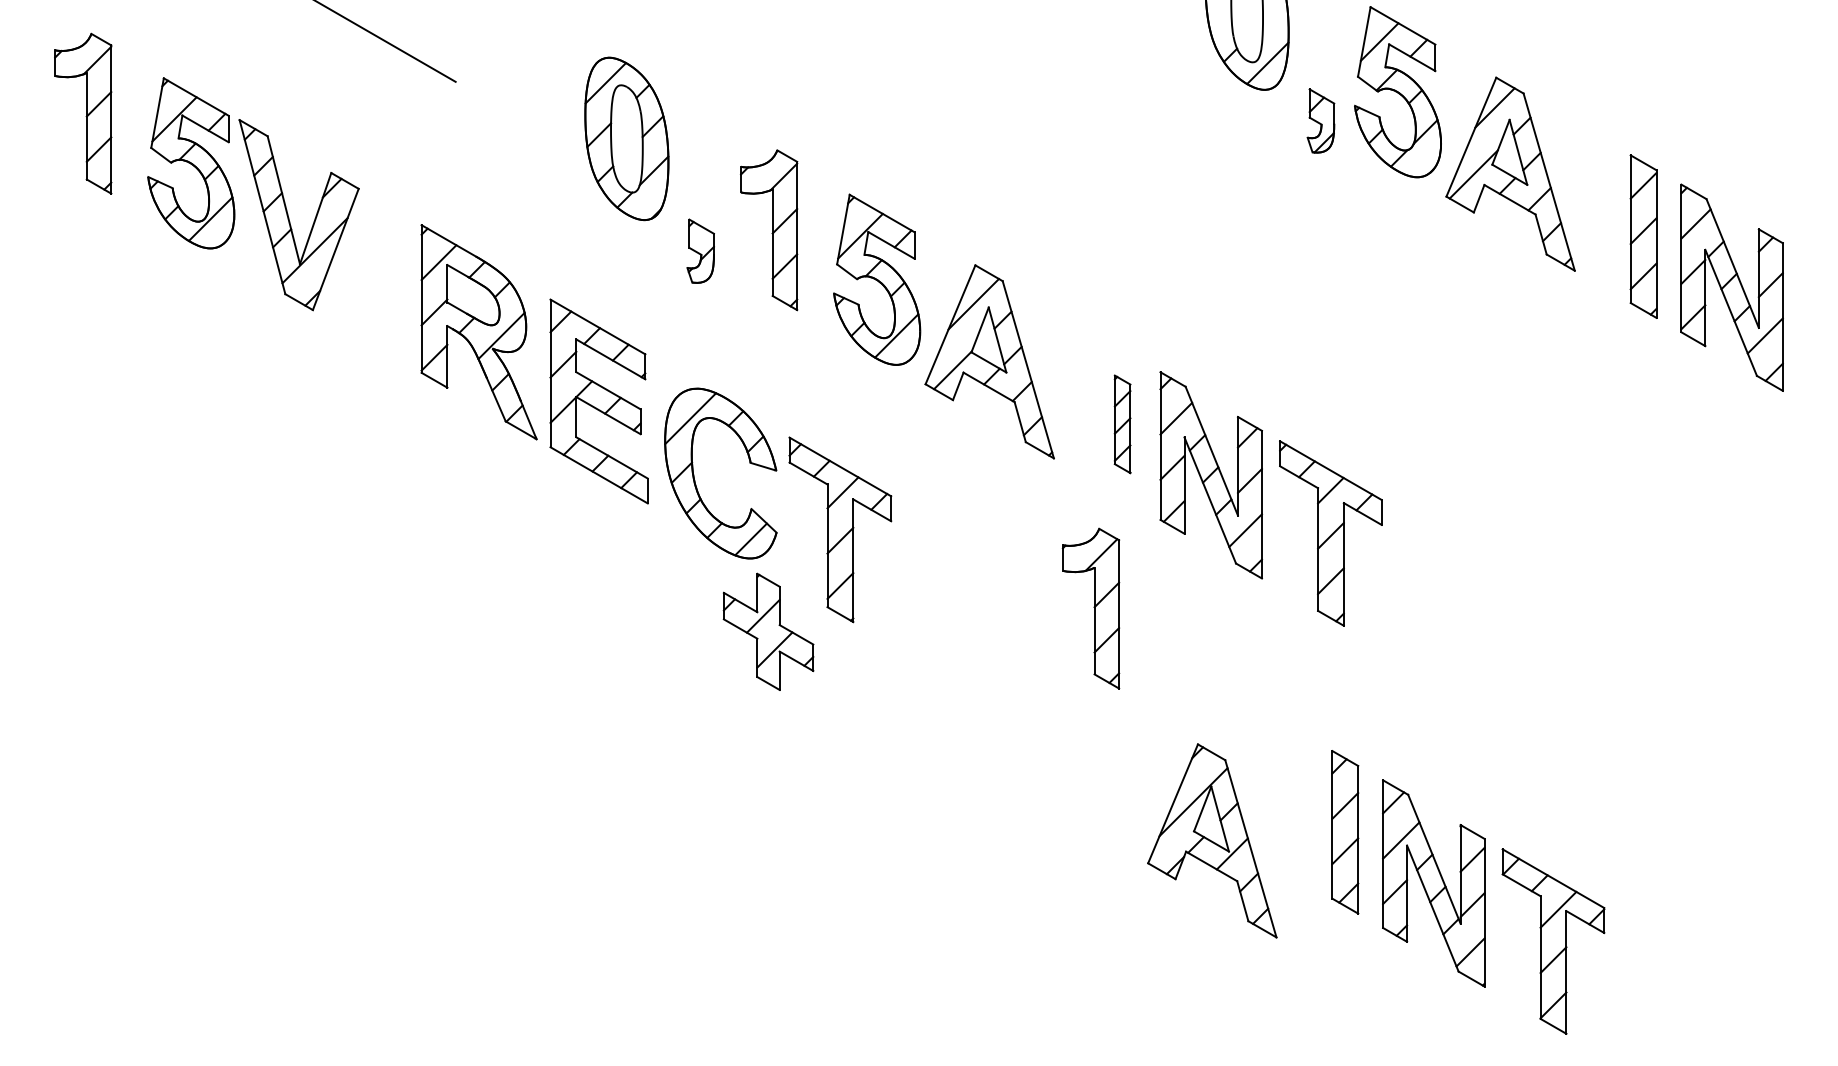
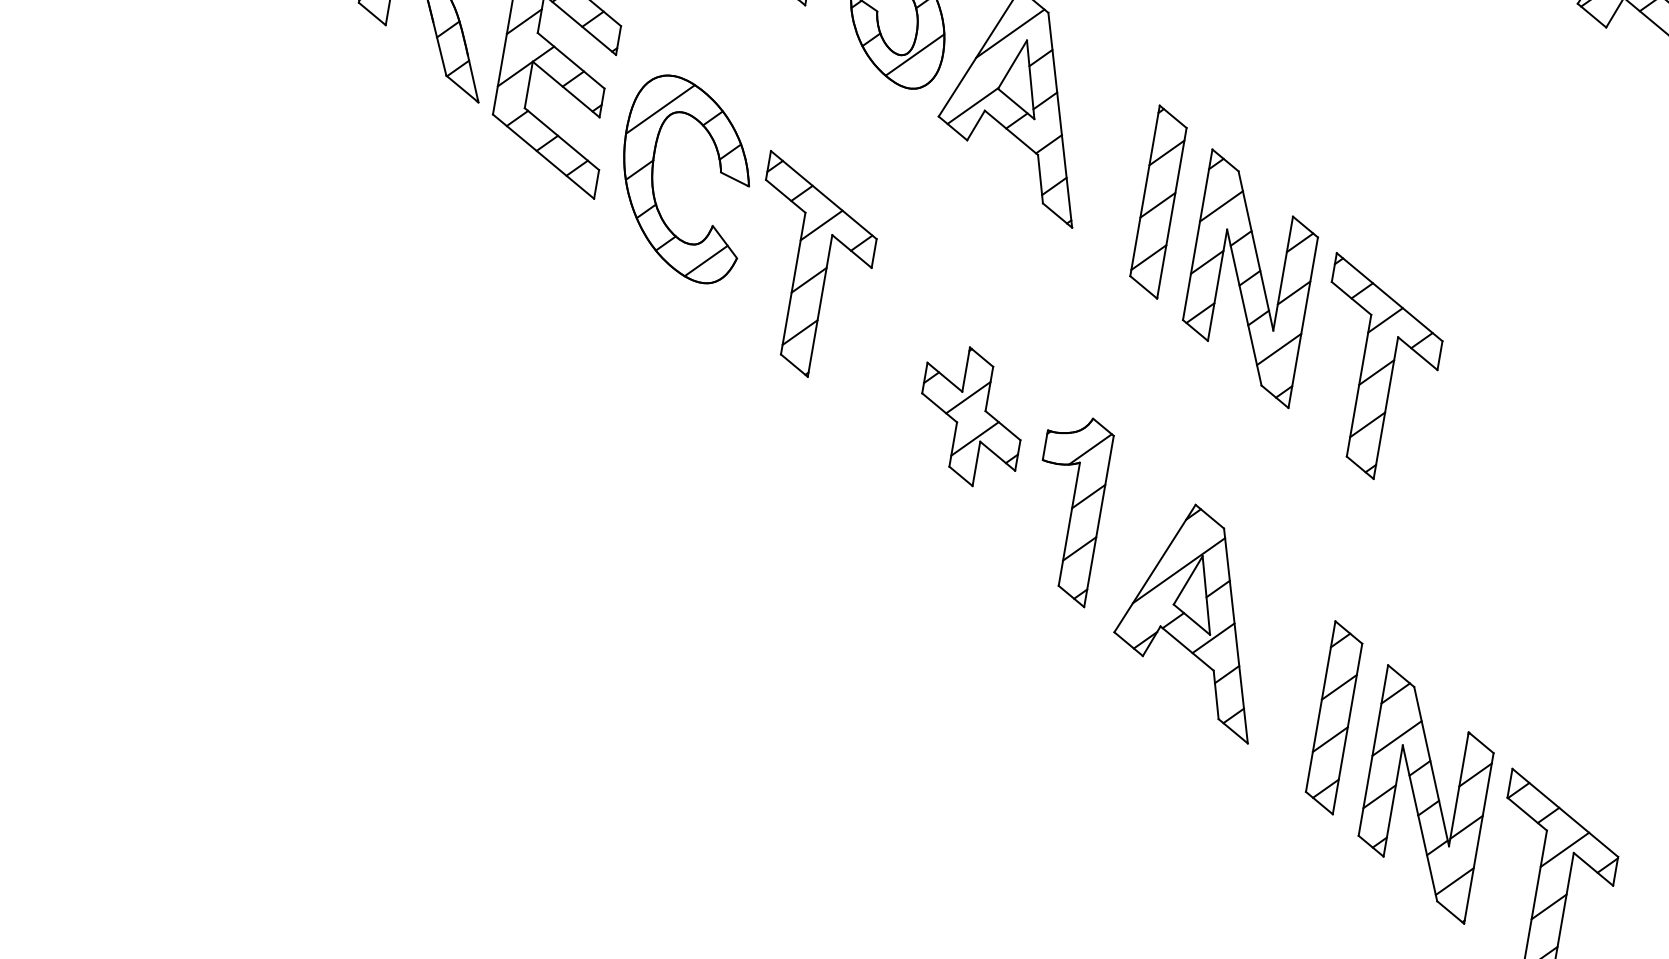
part: (1122, 424) -> (1158, 202), size x1.67
part: (1090, 608) -> (1067, 508), moved
part: (768, 631) -> (971, 416), moved
part: (1212, 840) -> (1193, 618), moved

